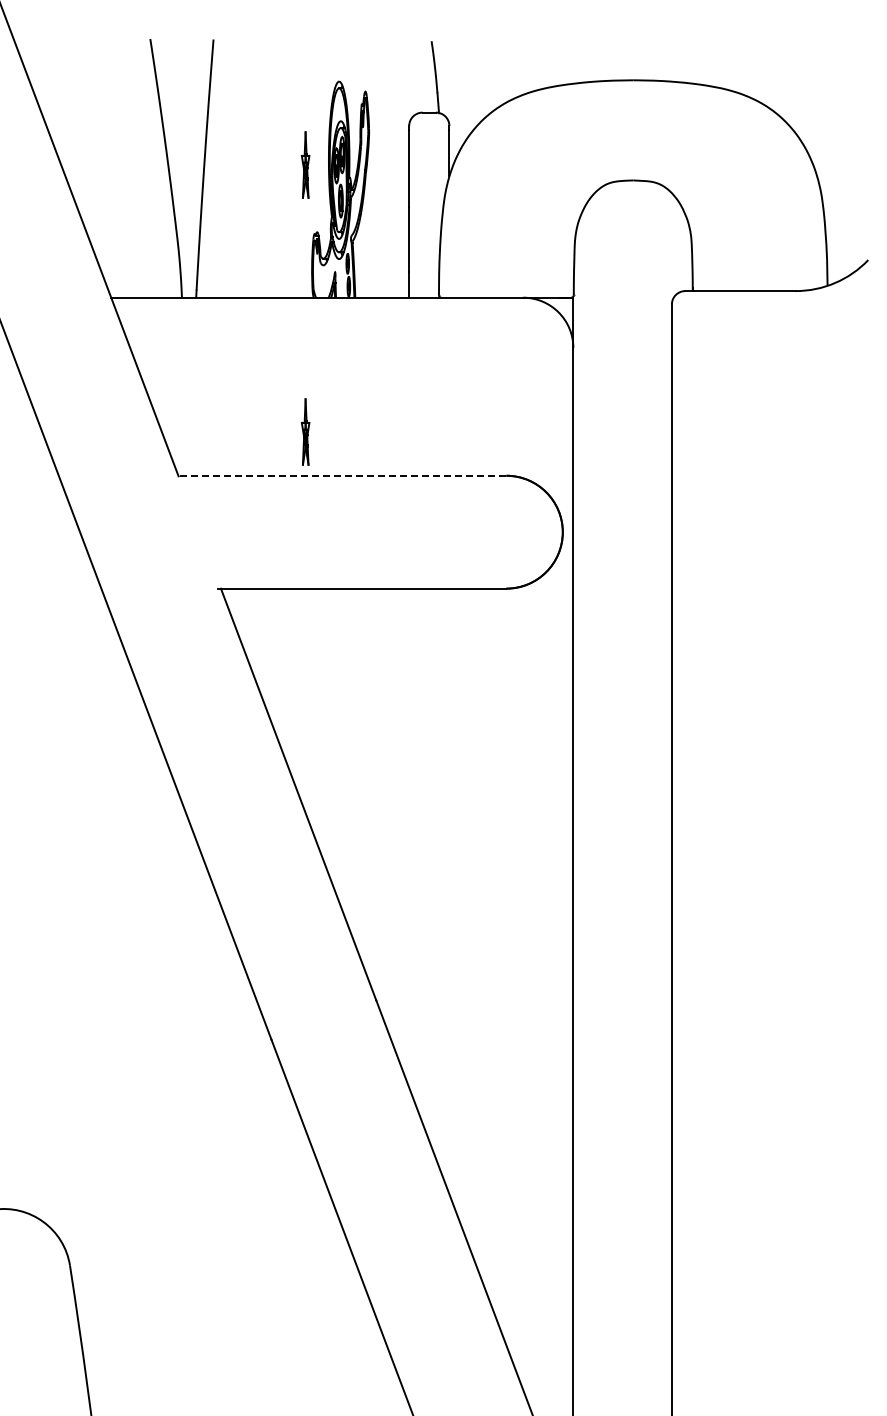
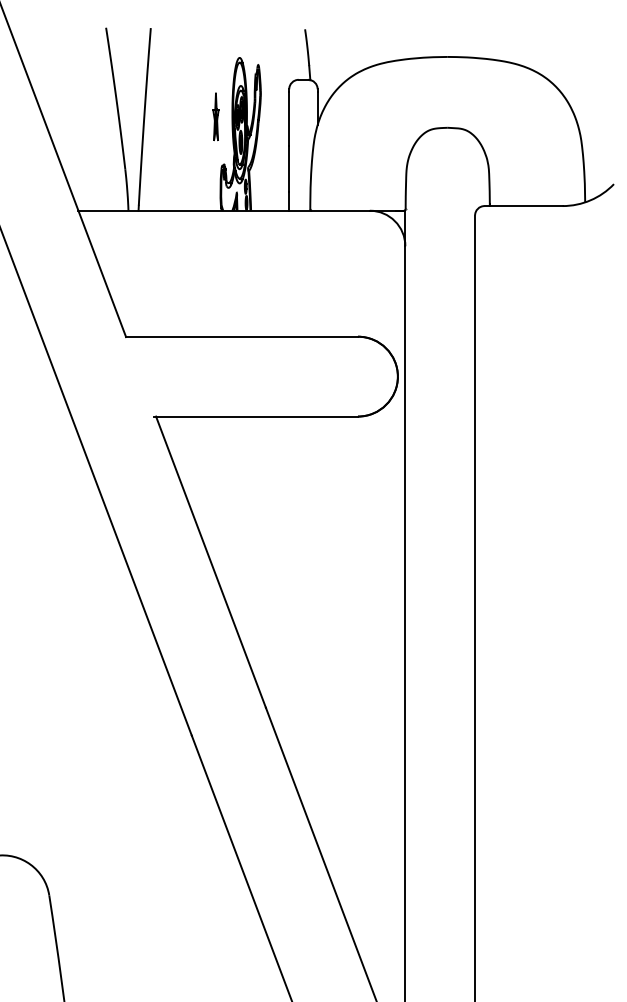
part: (305, 431) -> (215, 305), removed
line: (342, 475) -> (242, 336), dashed -> solid

